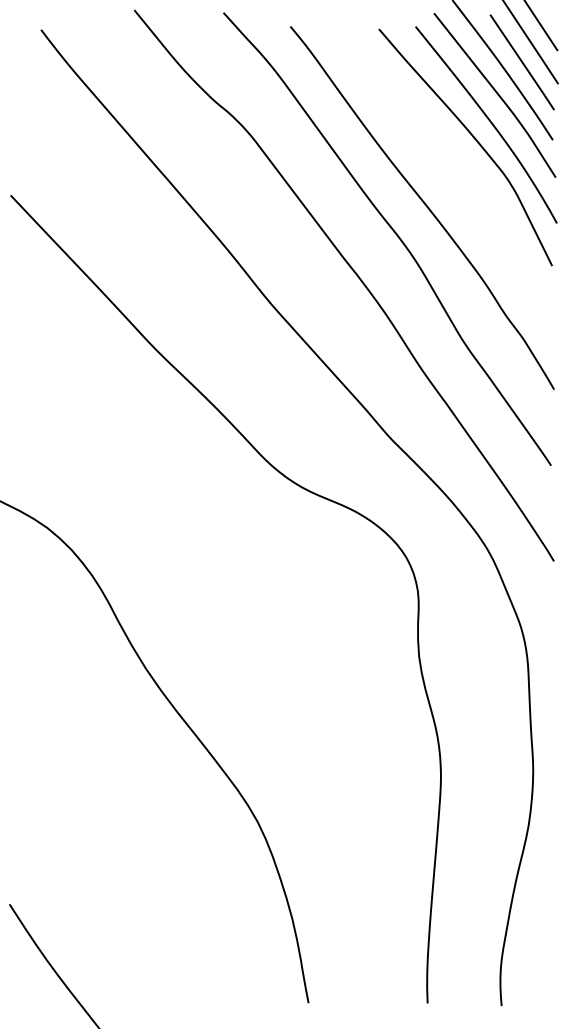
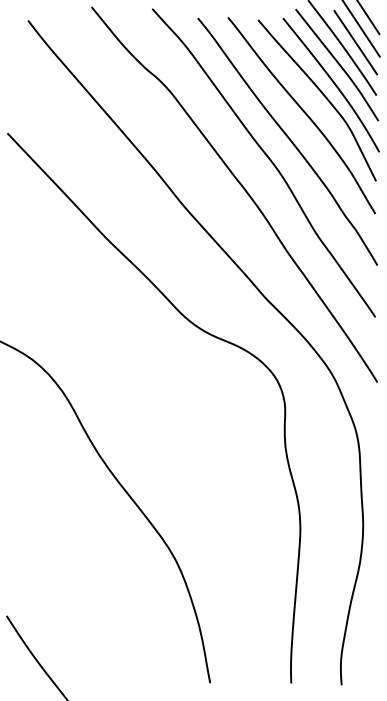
curve: (445, 164) -> (303, 112), added

